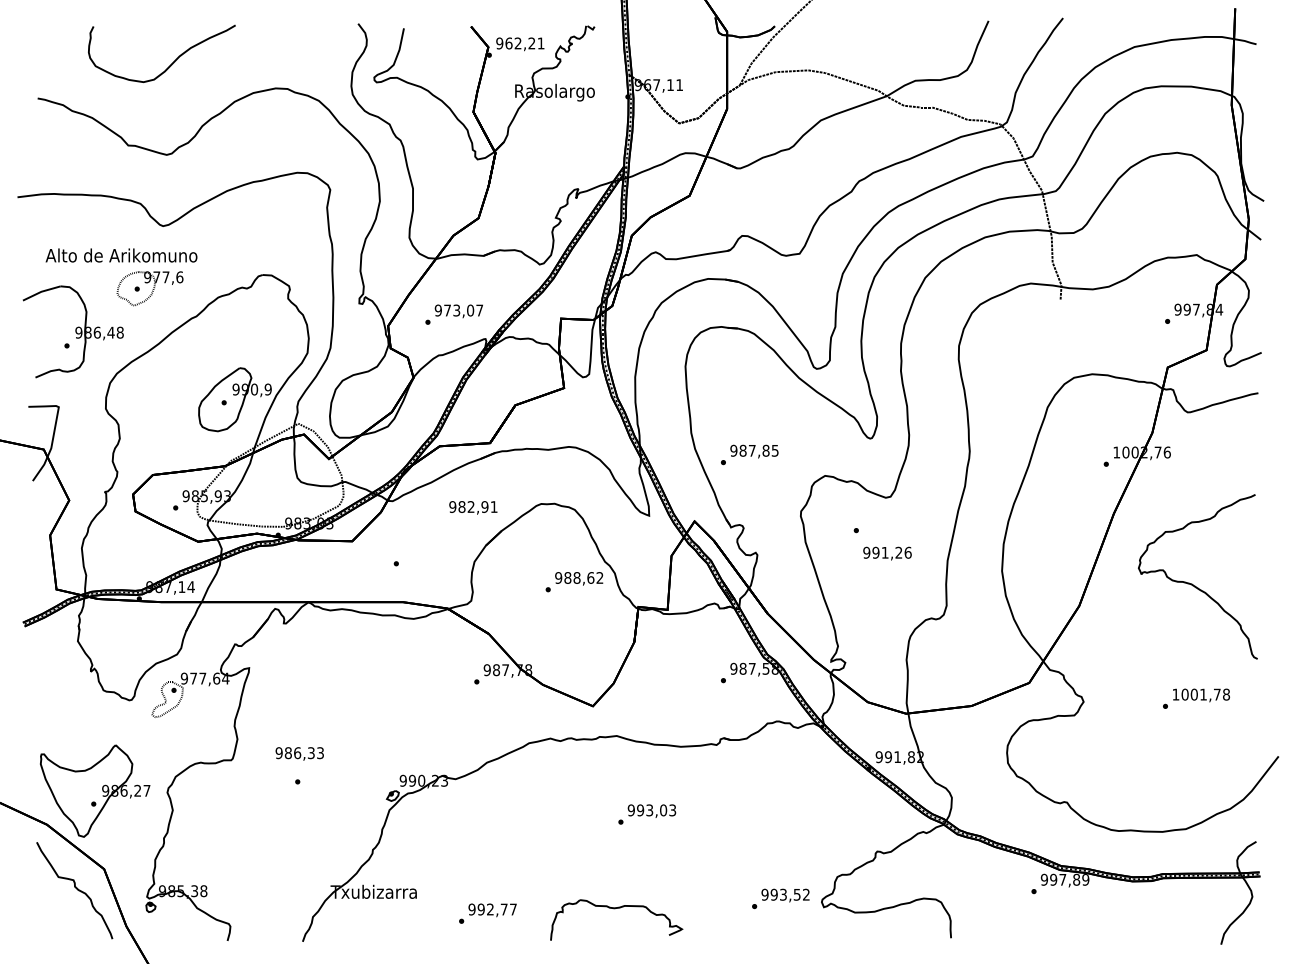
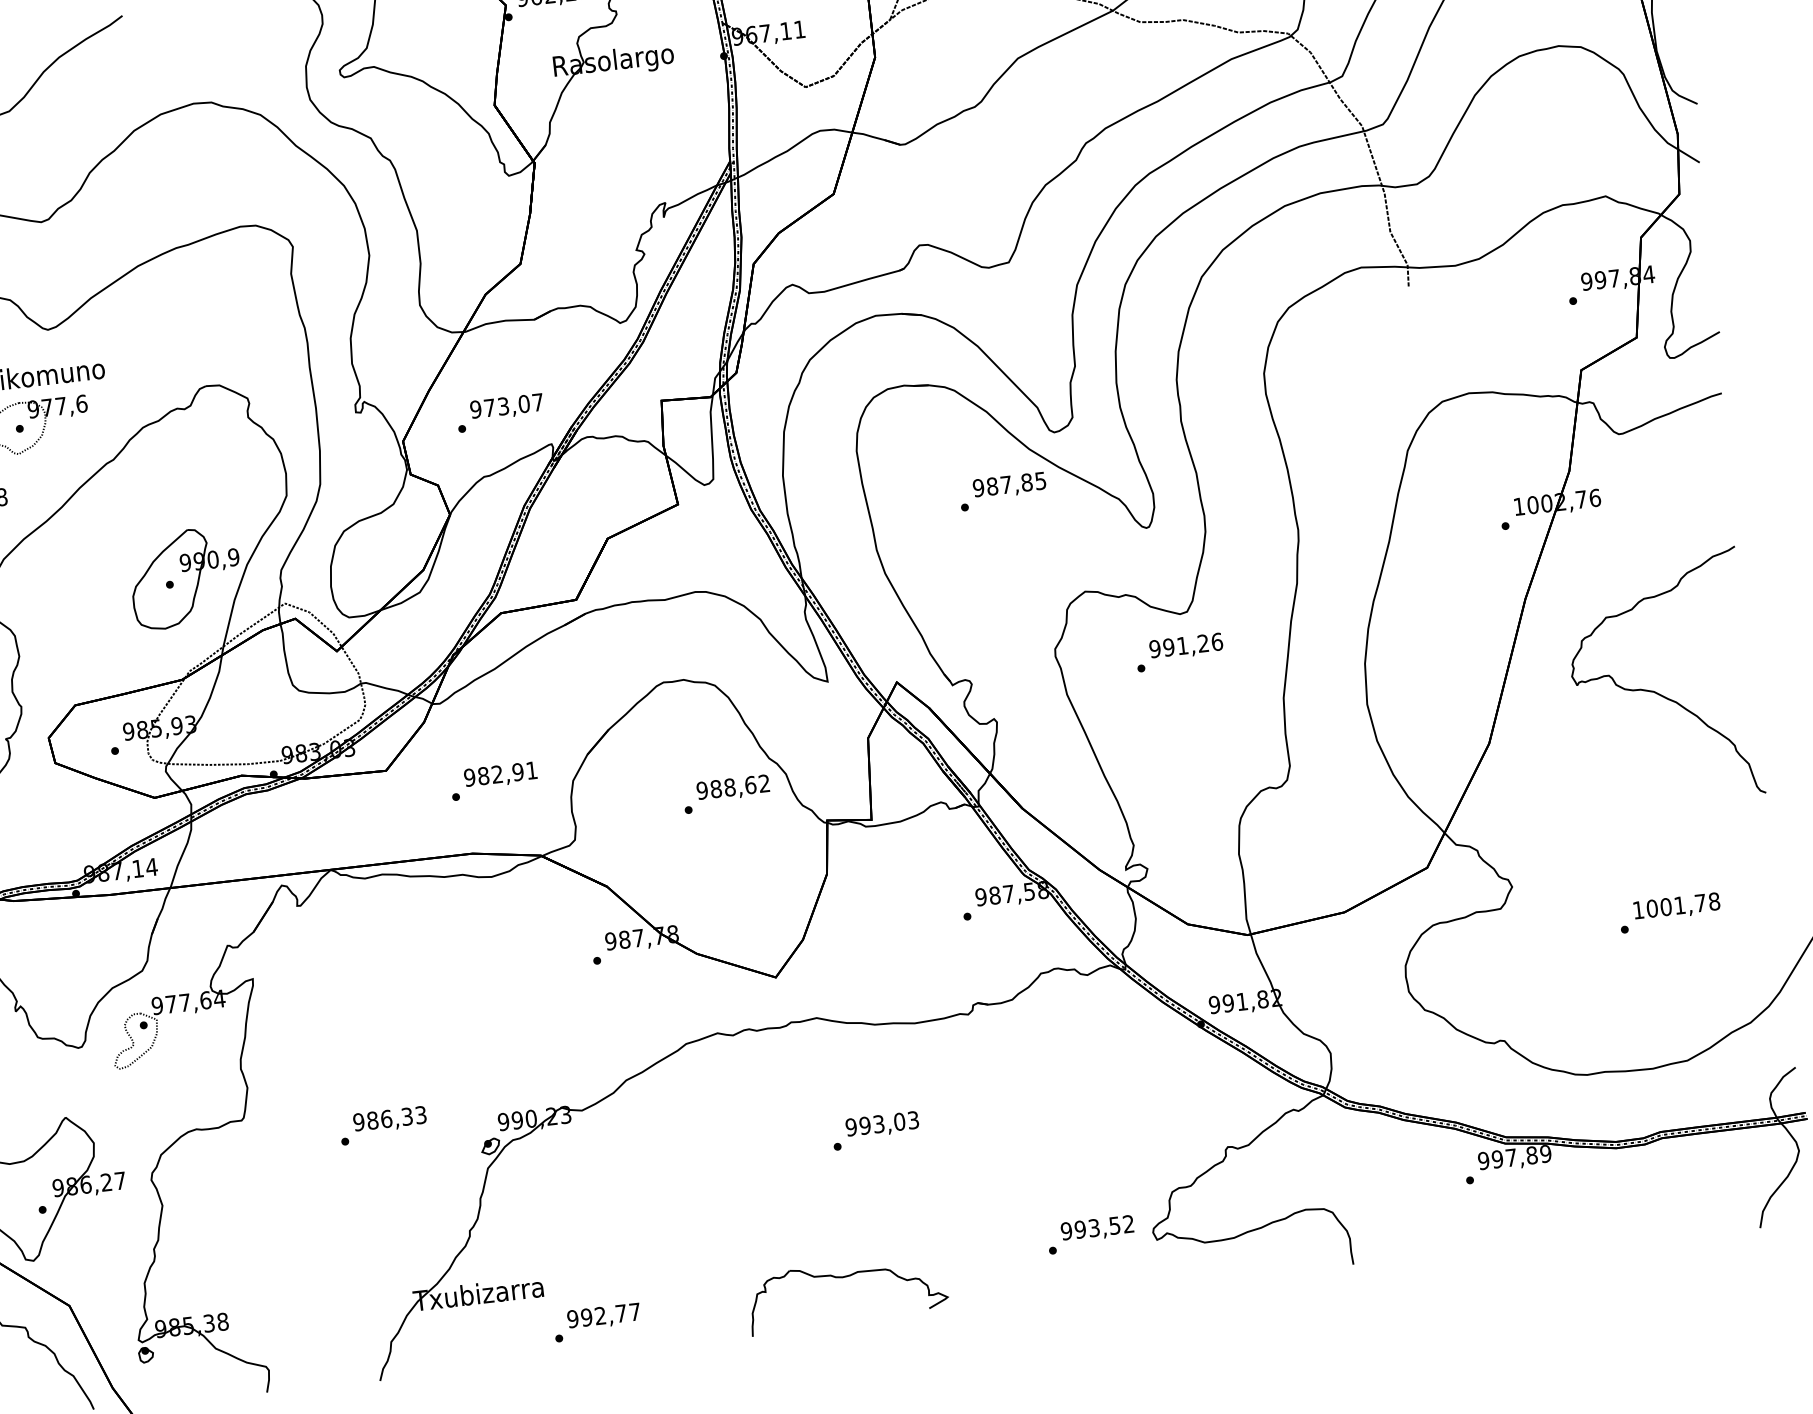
text: (749, 454) -> (1002, 490), moved
text: (473, 507) -> (500, 774), moved
text: (887, 553) -> (1186, 646), moved
text: (1196, 698) -> (1670, 912), moved
text: (299, 753) -> (389, 1119), moved
text: (487, 913) -> (596, 1322), moved

